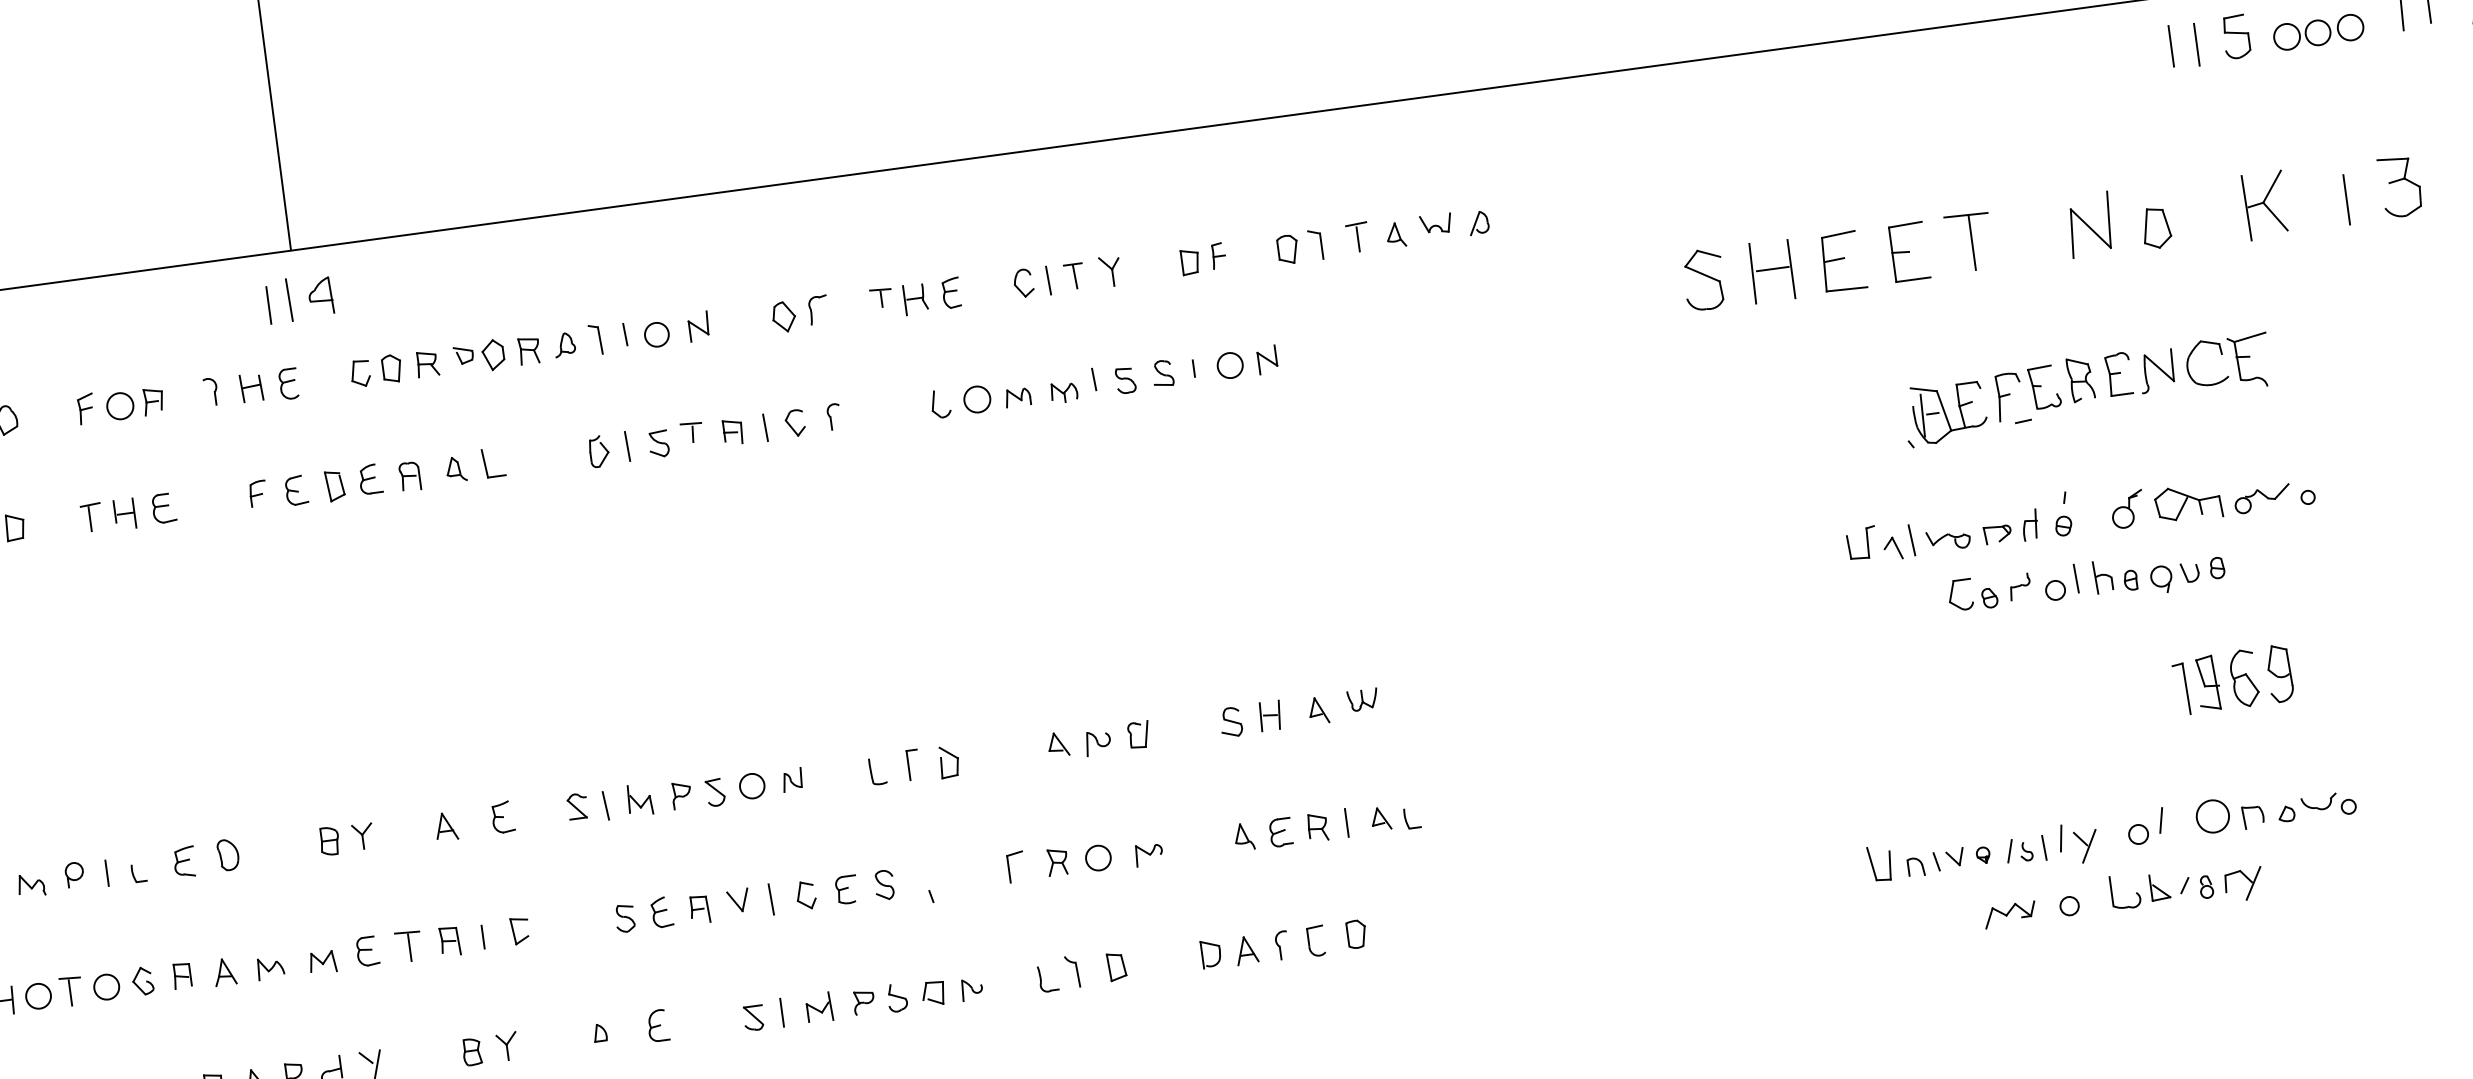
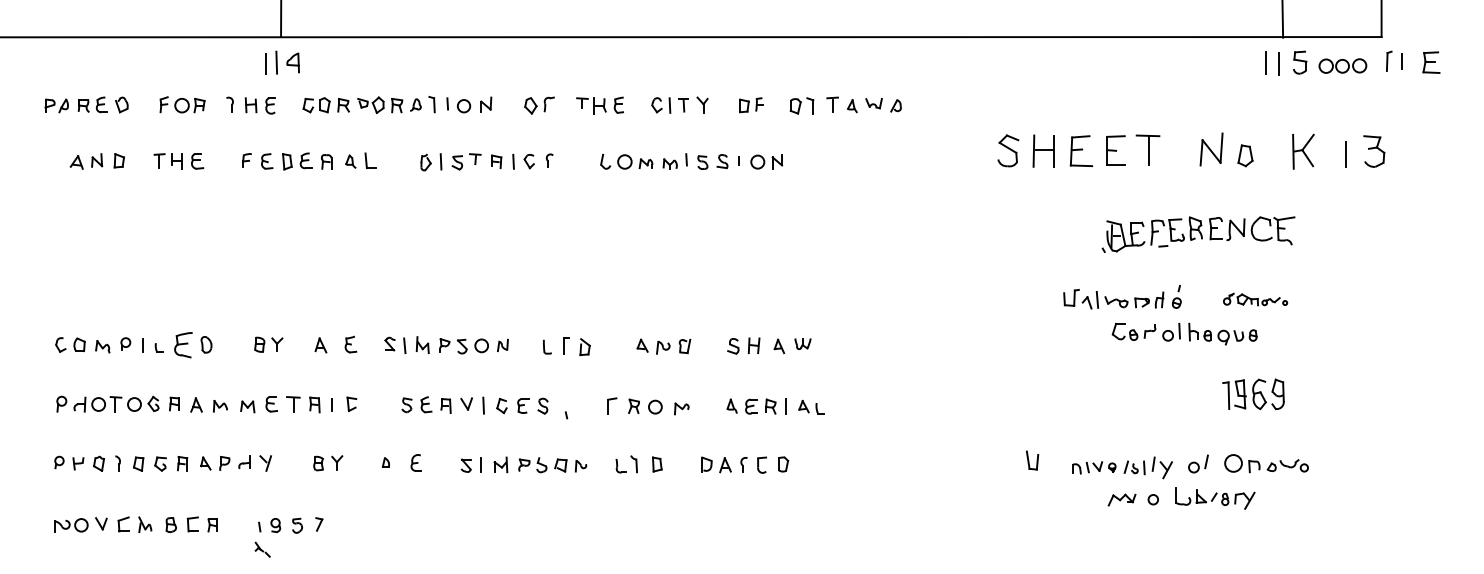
part: (2212, 498) -> (1255, 299), size x0.6
part: (184, 862) -> (183, 345), size x1.6
part: (1880, 863) -> (1032, 460), moved

